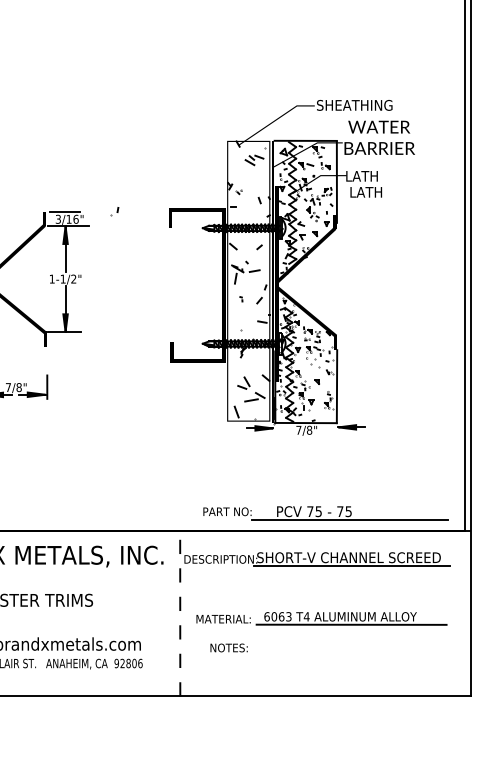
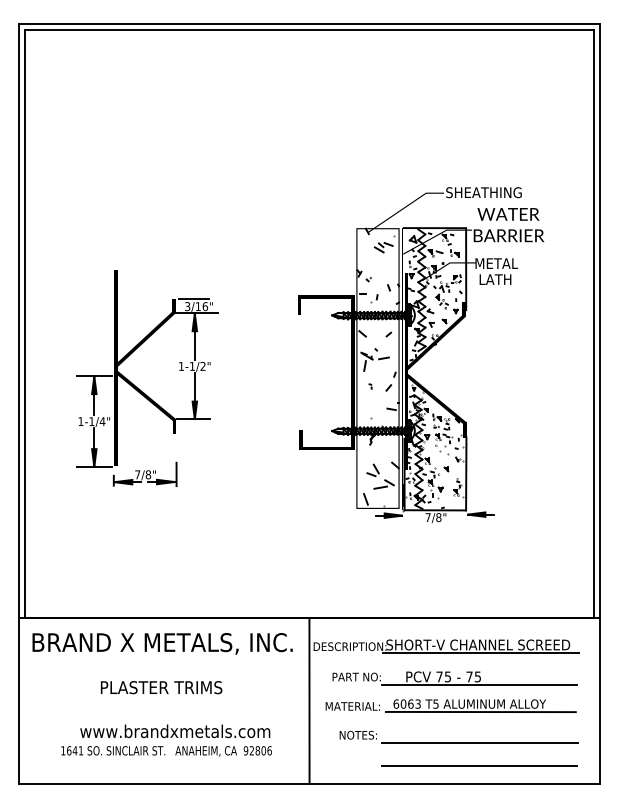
text: (368, 176) -> (497, 263), LATH -> METAL
part: (115, 211) -> (374, 298), moved
part: (325, 513) -> (454, 678), moved
line: (180, 613) -> (309, 700), dashed -> solid
text: (306, 616) -> (435, 703), T4 -> T5
line: (350, 655) -> (479, 742), added
line: (350, 679) -> (479, 766), added

